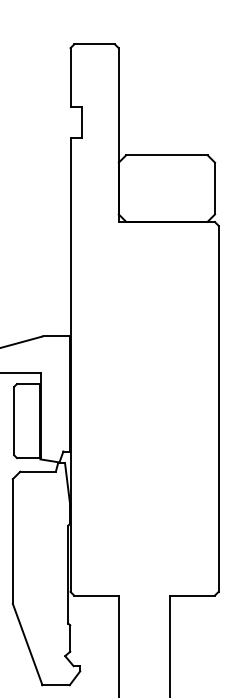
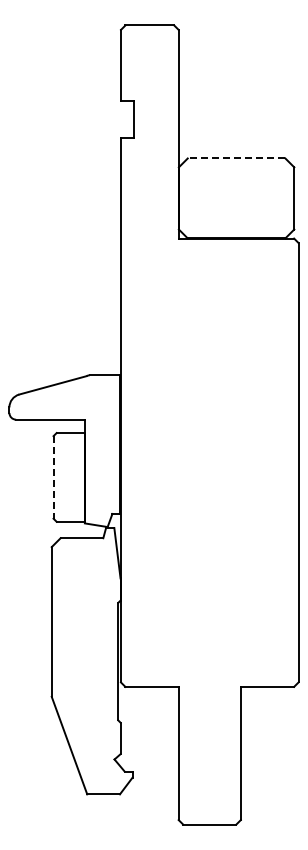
line: (166, 155) -> (236, 158), solid -> dashed
line: (14, 421) -> (53, 477), solid -> dashed

